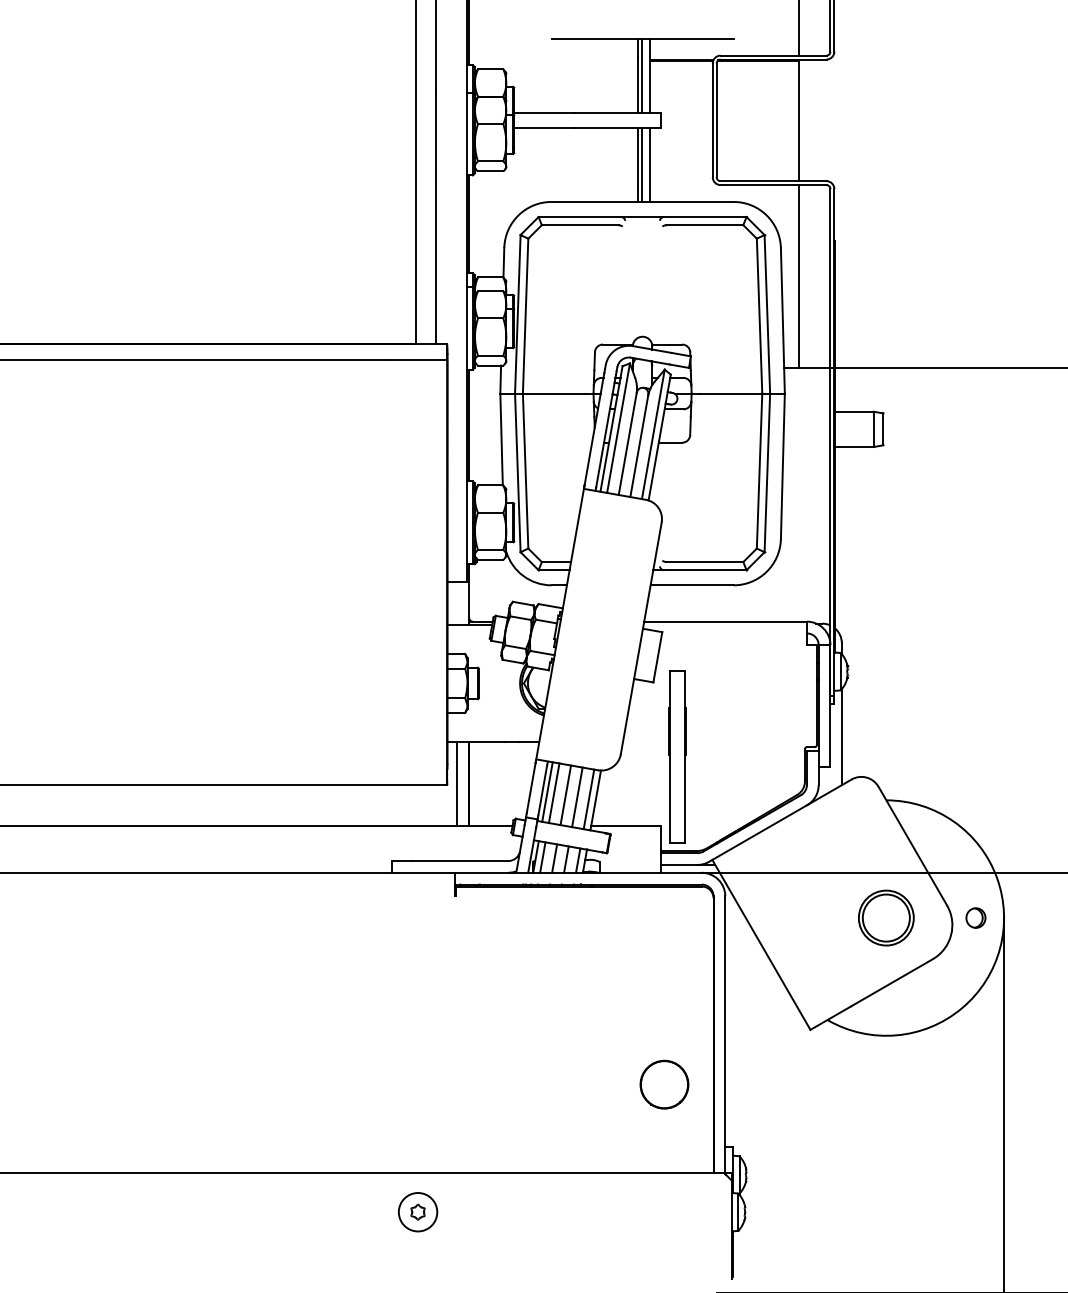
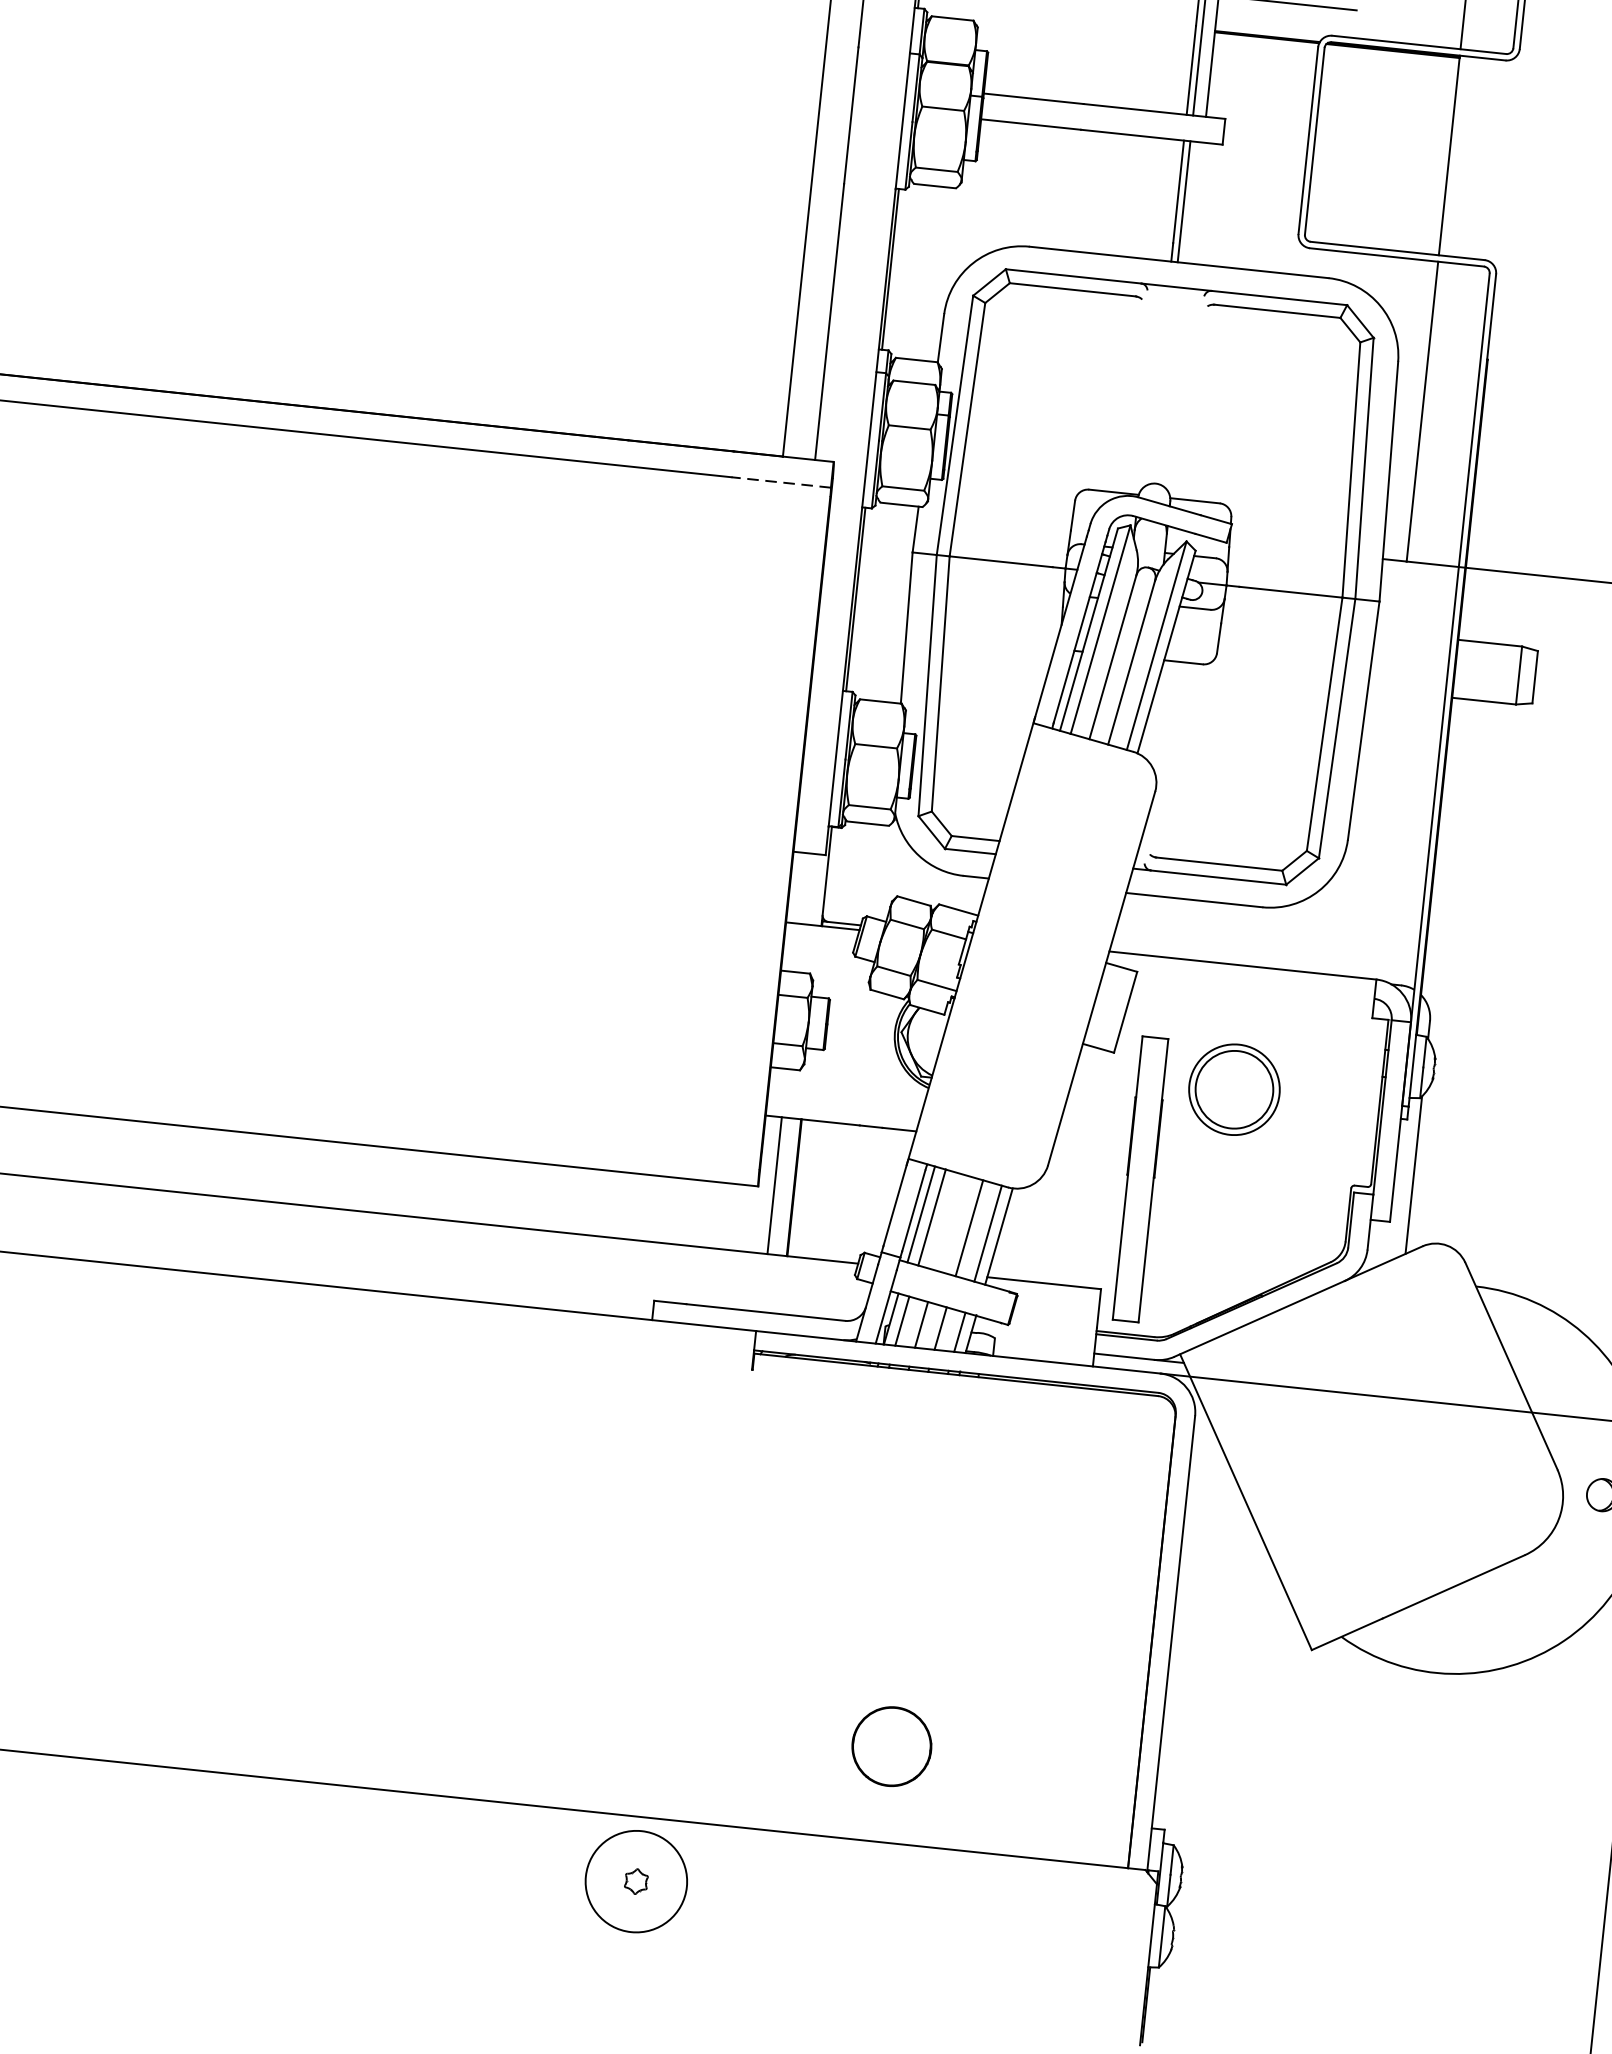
line: (649, 164) -> (1196, 202), removed
line: (416, 359) -> (780, 481), solid -> dashed
line: (565, 795) -> (950, 1223), removed
part: (886, 917) -> (1234, 1088), moved
part: (664, 1084) -> (891, 1746), moved
circle: (417, 1212) -> (635, 1881), size x1.6

